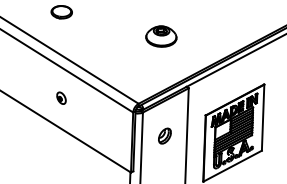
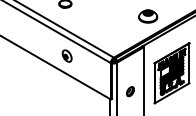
part: (161, 36) -> (148, 16), moved
part: (60, 97) -> (66, 55), size x1.67
part: (164, 135) -> (130, 91), moved

